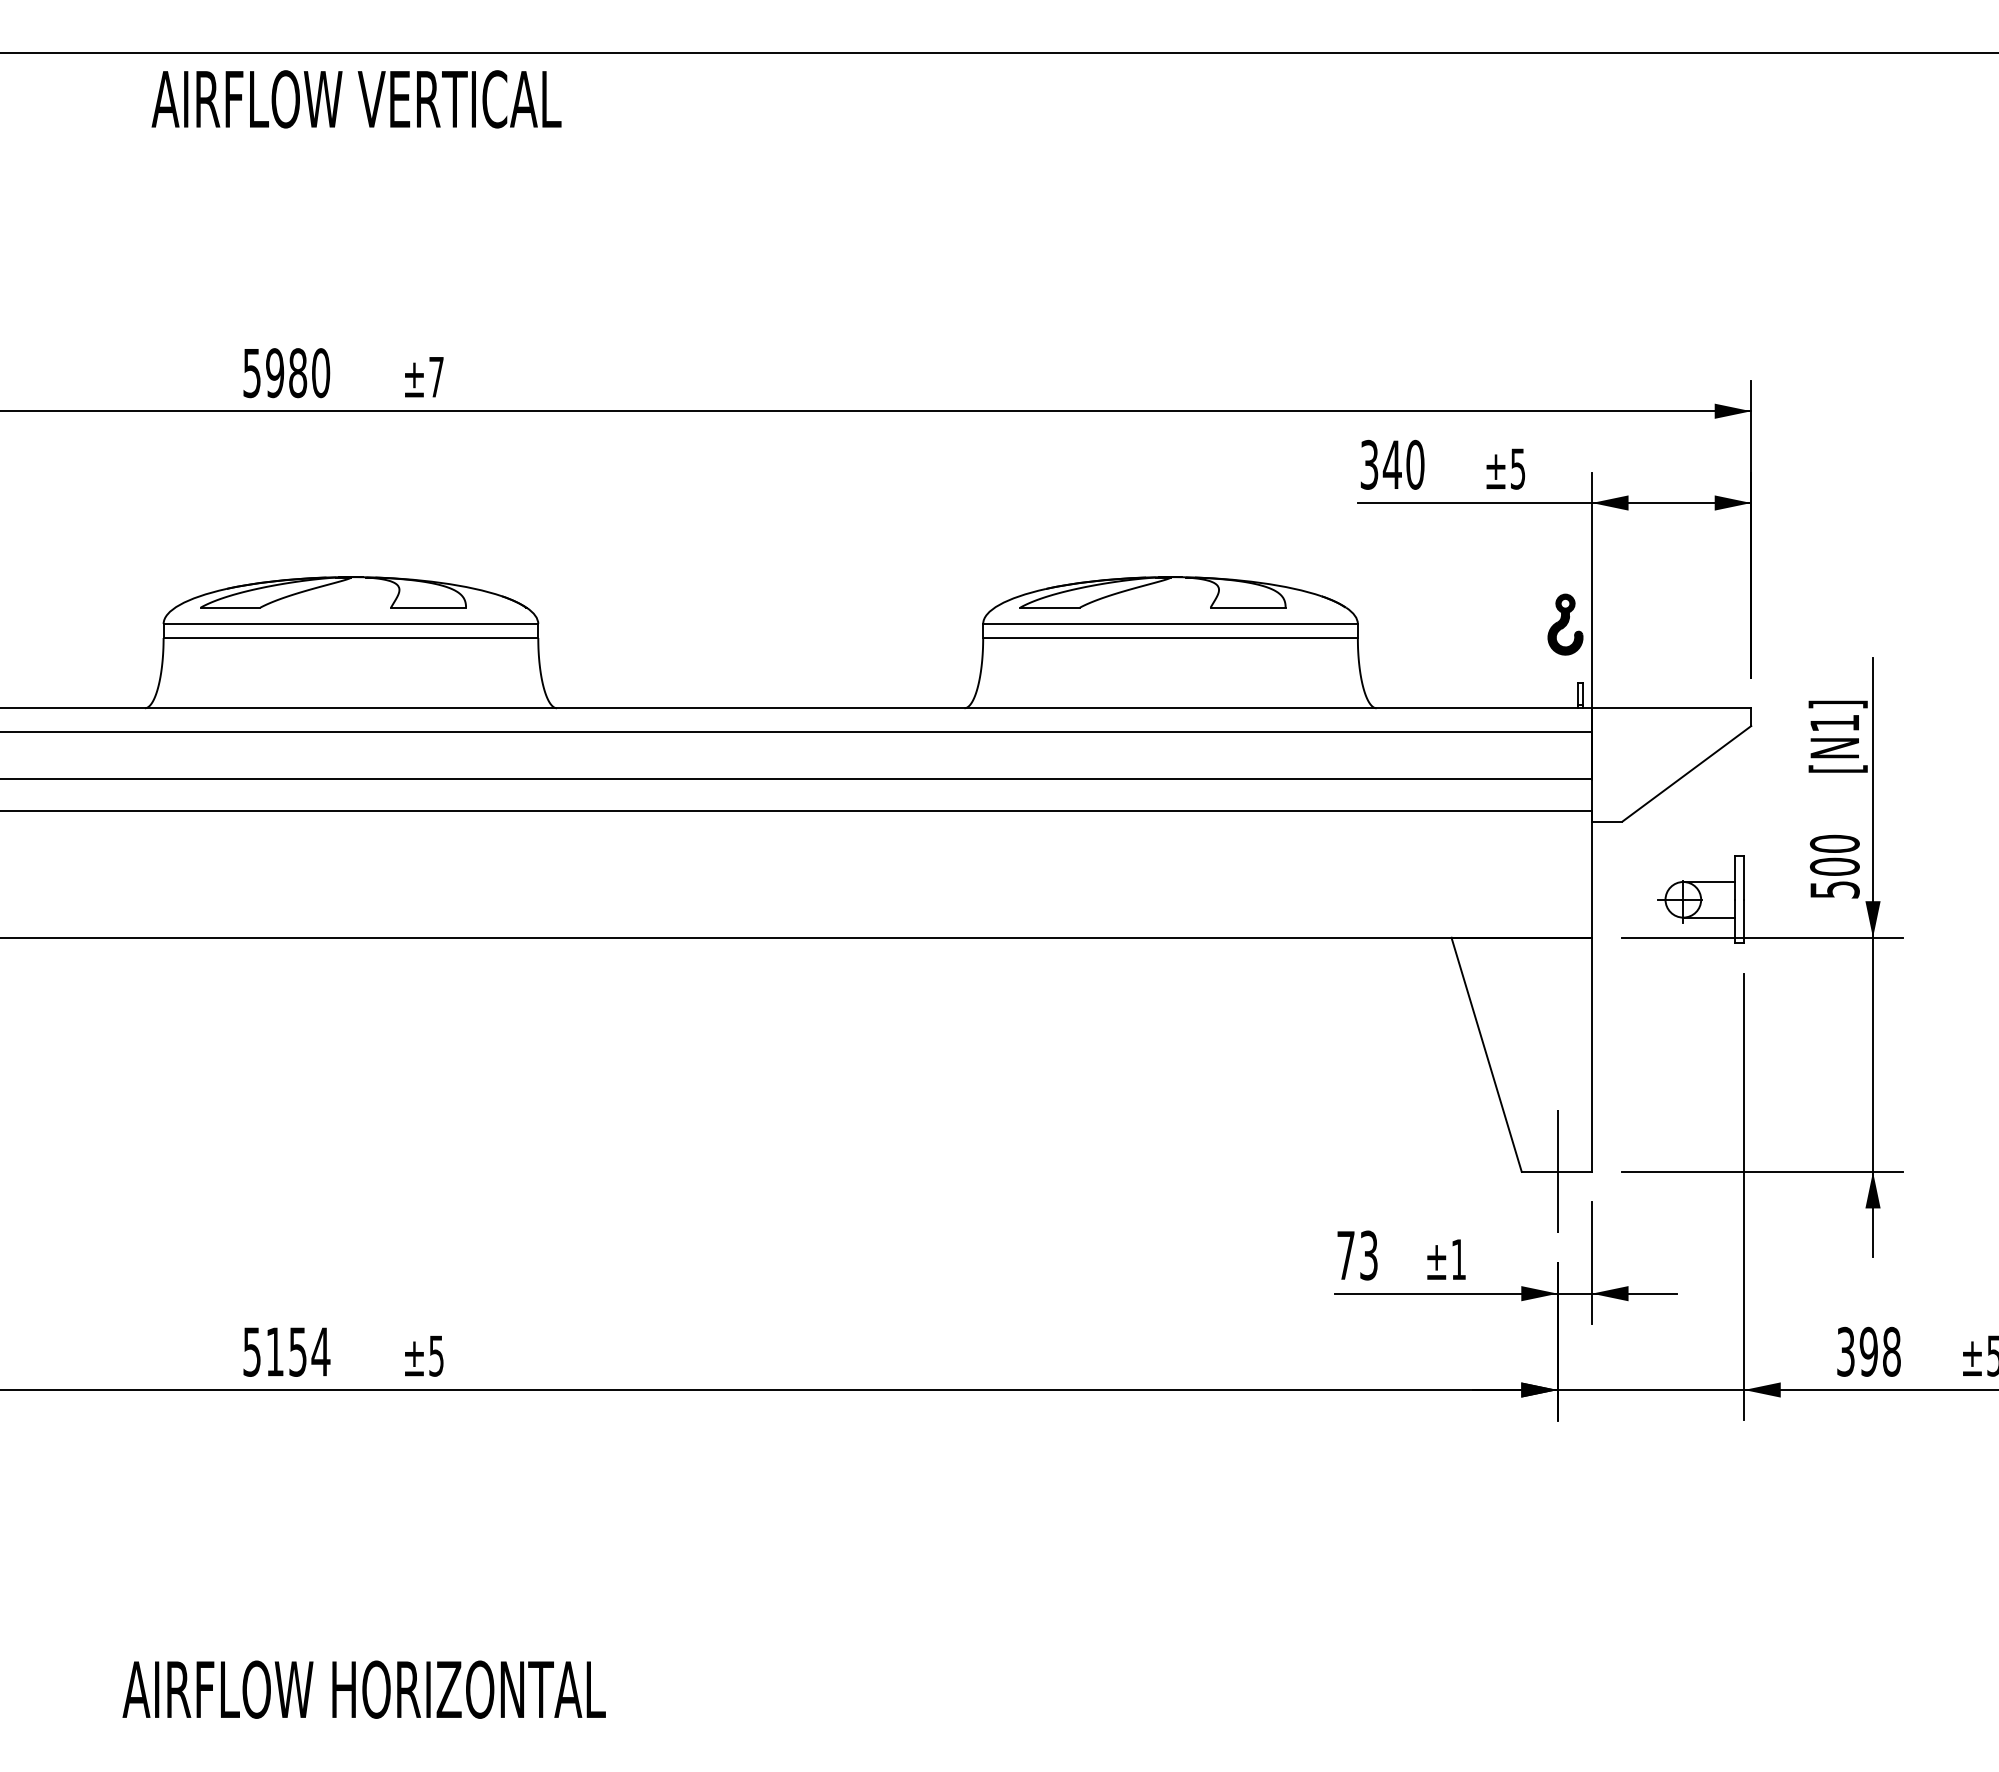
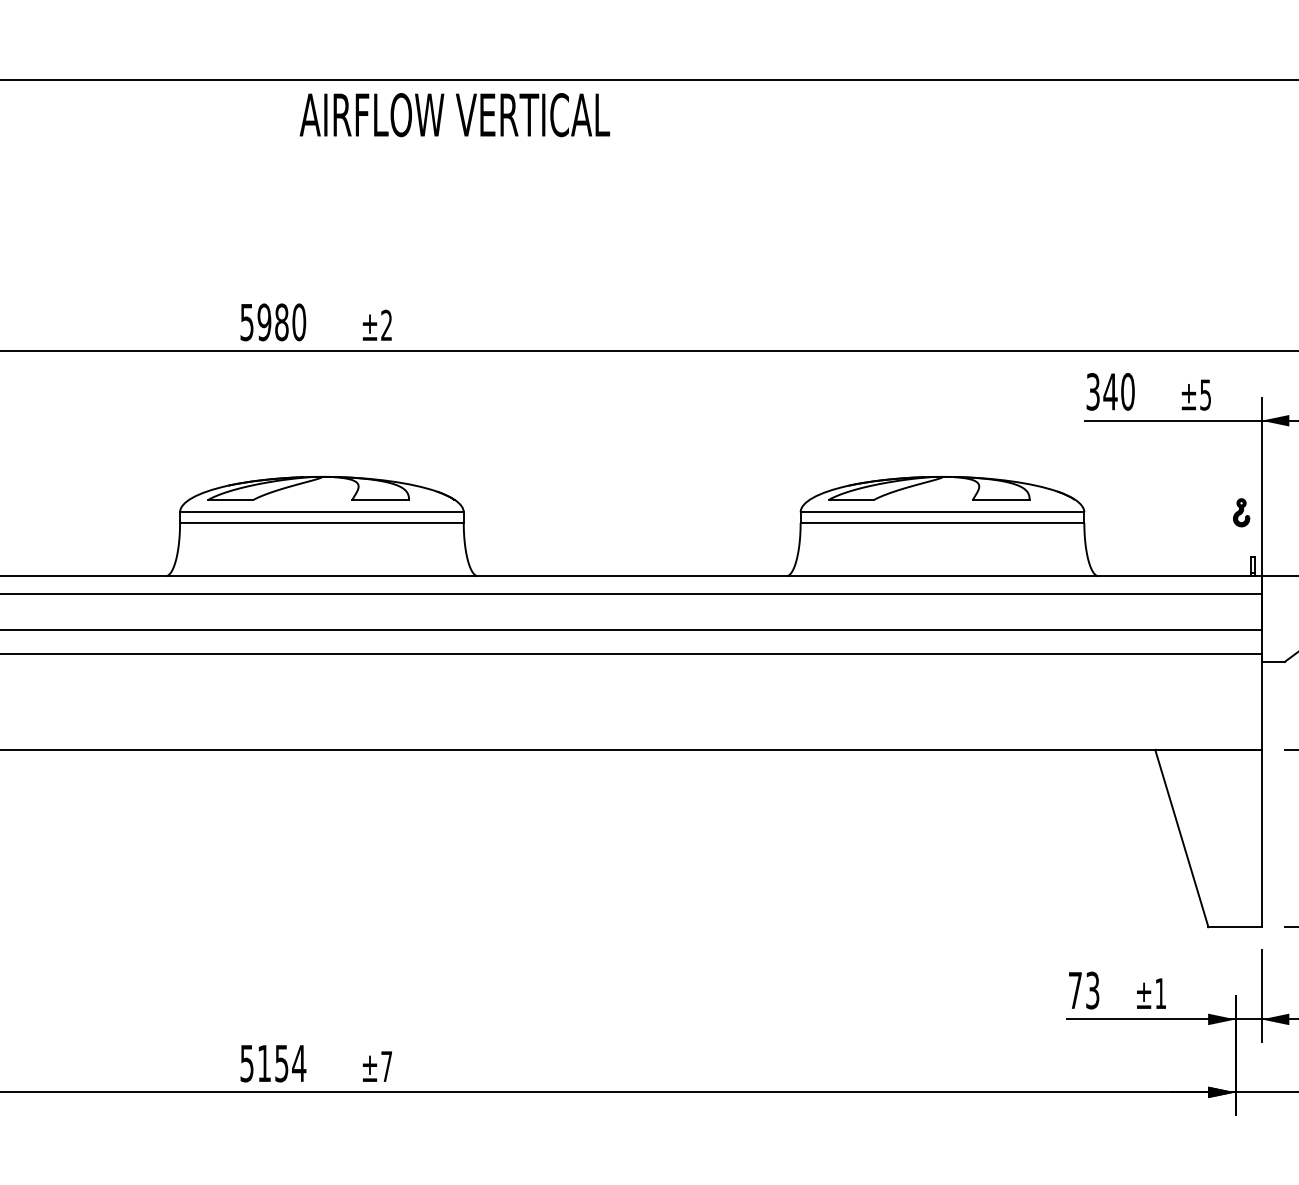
text: (356, 99) -> (454, 115), moved
text: (436, 376) -> (386, 324), ±7 -> ±2
part: (1565, 624) -> (1241, 512), size x0.6
line: (1557, 1171) -> (1235, 926), removed
text: (436, 1355) -> (386, 1066), ±5 -> ±7

